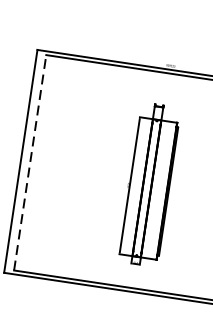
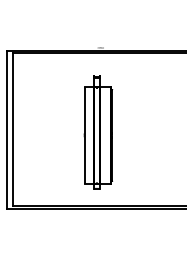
line: (30, 162) -> (13, 129), dashed -> solid

